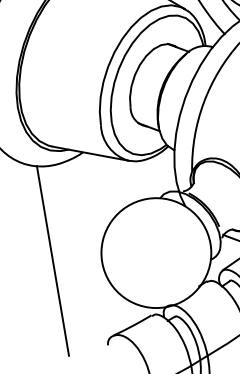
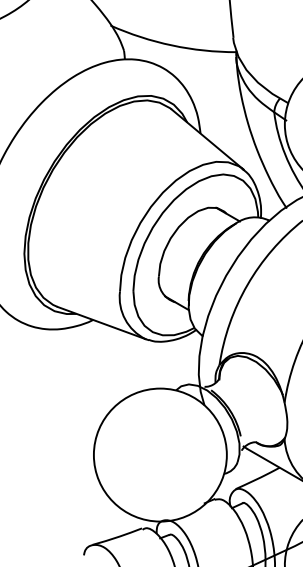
line: (53, 260) -> (35, 443), removed

